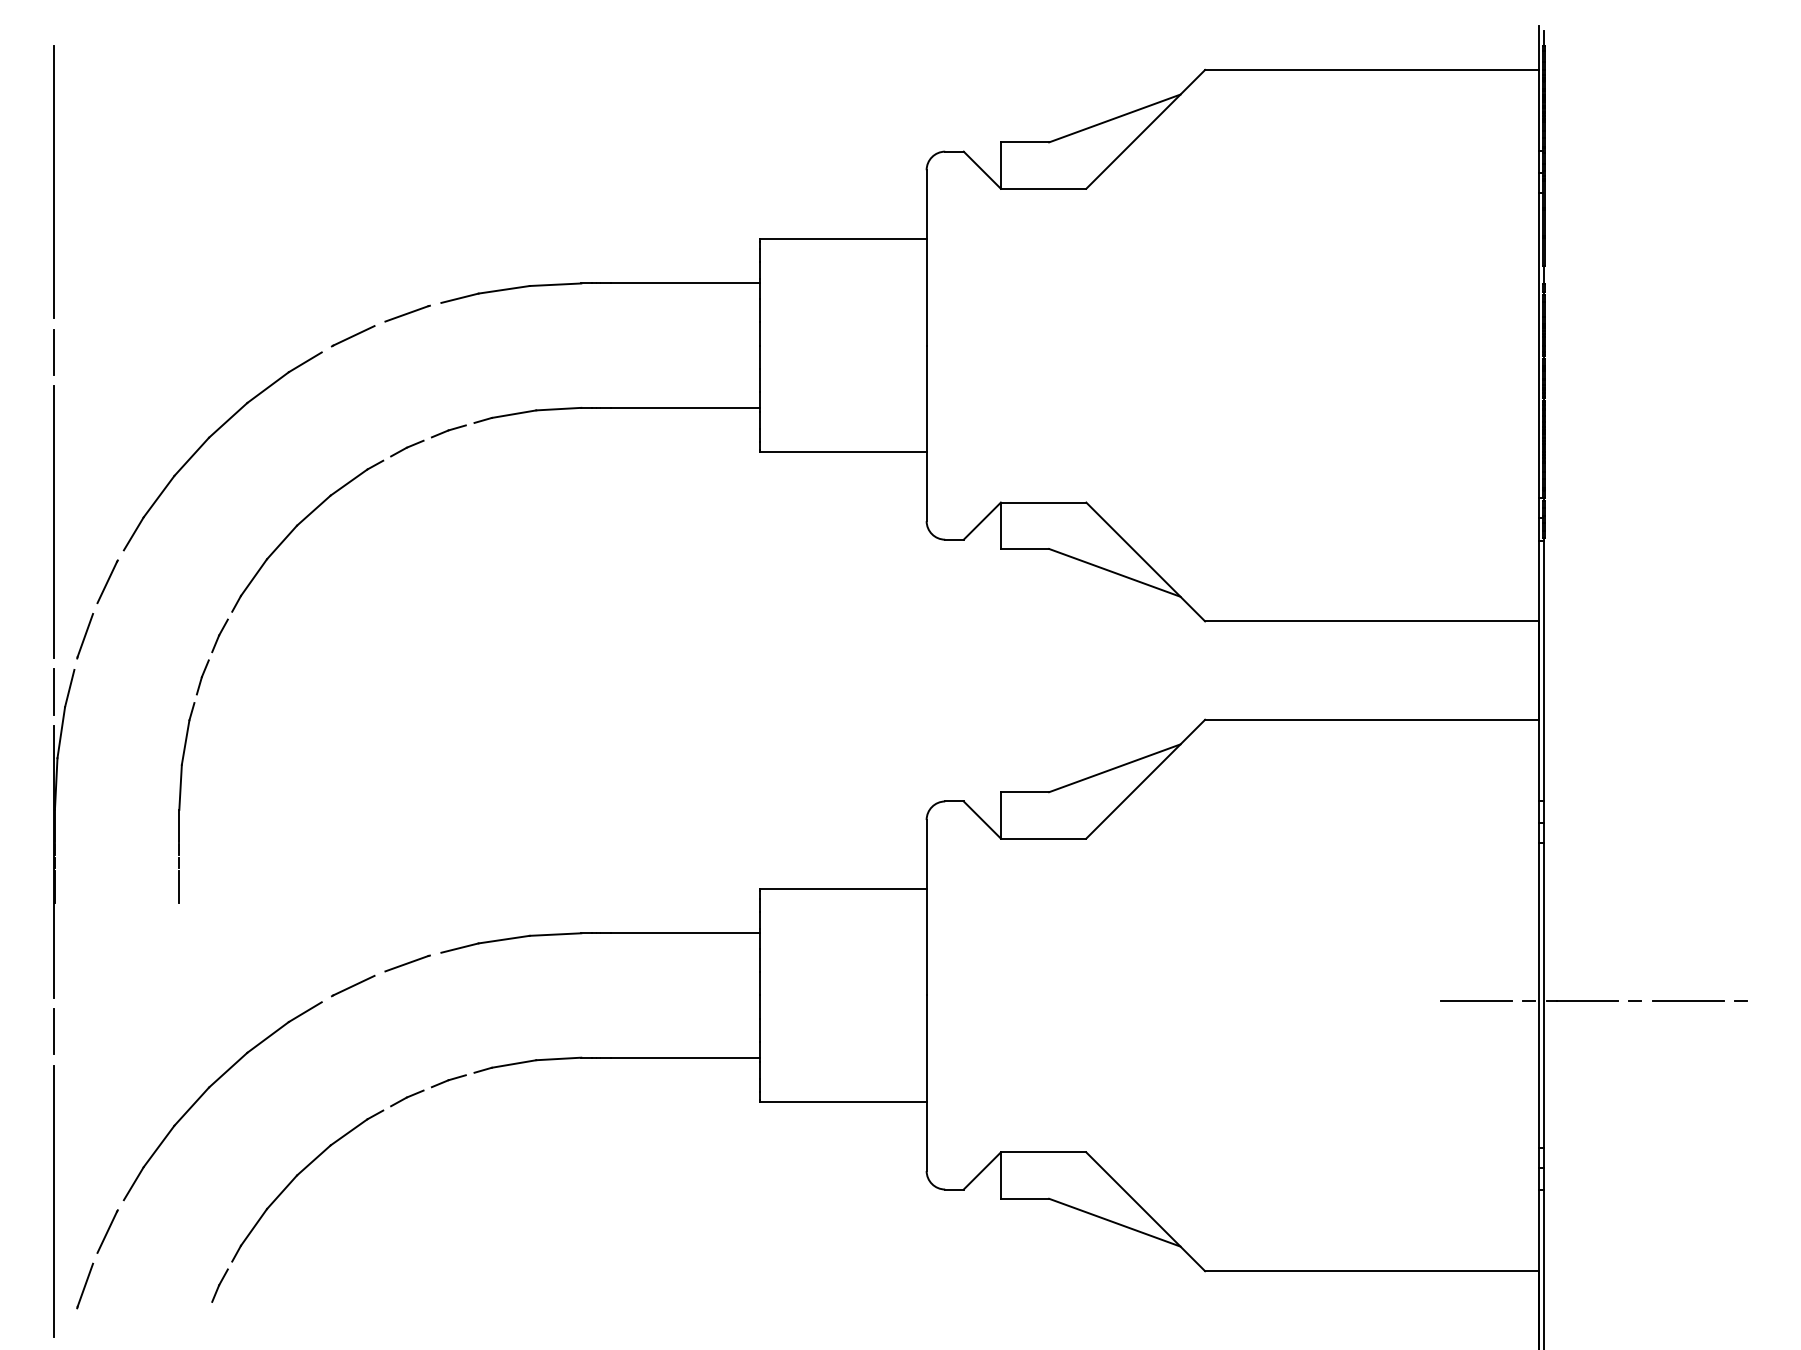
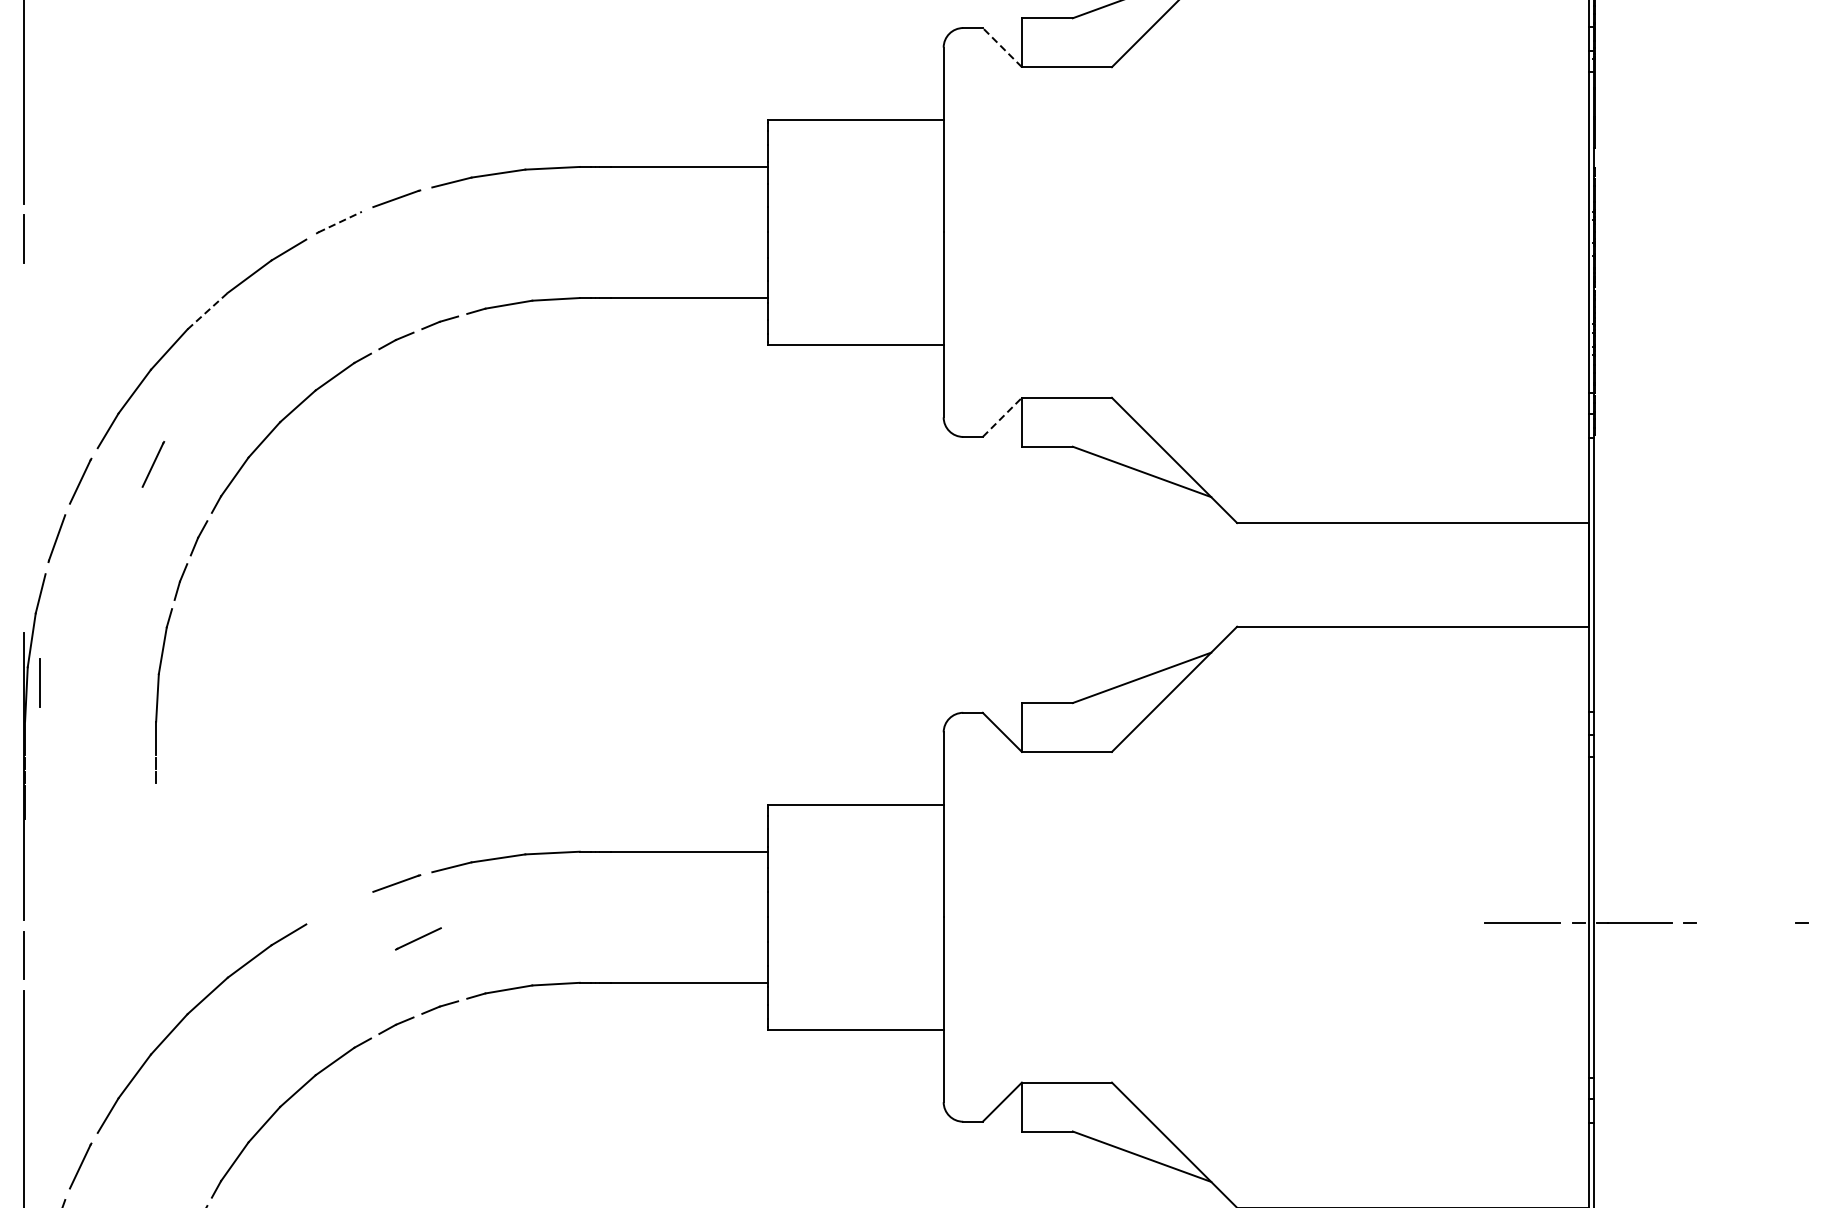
line: (981, 169) -> (1001, 46), solid -> dashed
line: (353, 335) -> (339, 221), solid -> dashed
line: (228, 420) -> (207, 311), solid -> dashed
line: (982, 520) -> (1002, 416), solid -> dashed
line: (54, 521) -> (24, 417), removed
line: (176, 565) -> (153, 464), added
line: (53, 691) -> (39, 682), moved
line: (179, 886) -> (156, 802), removed
line: (353, 985) -> (418, 938), moved
line: (1687, 1001) -> (1745, 923), removed

